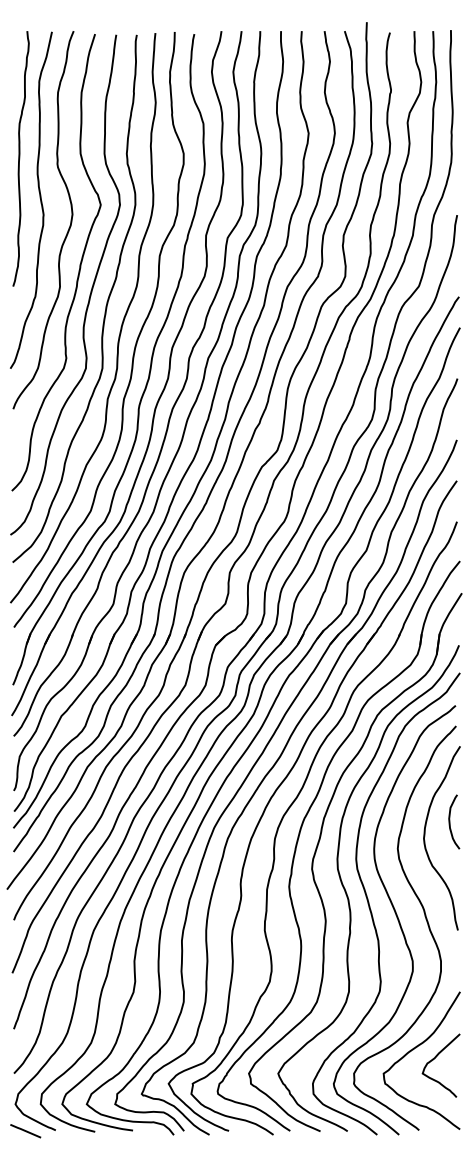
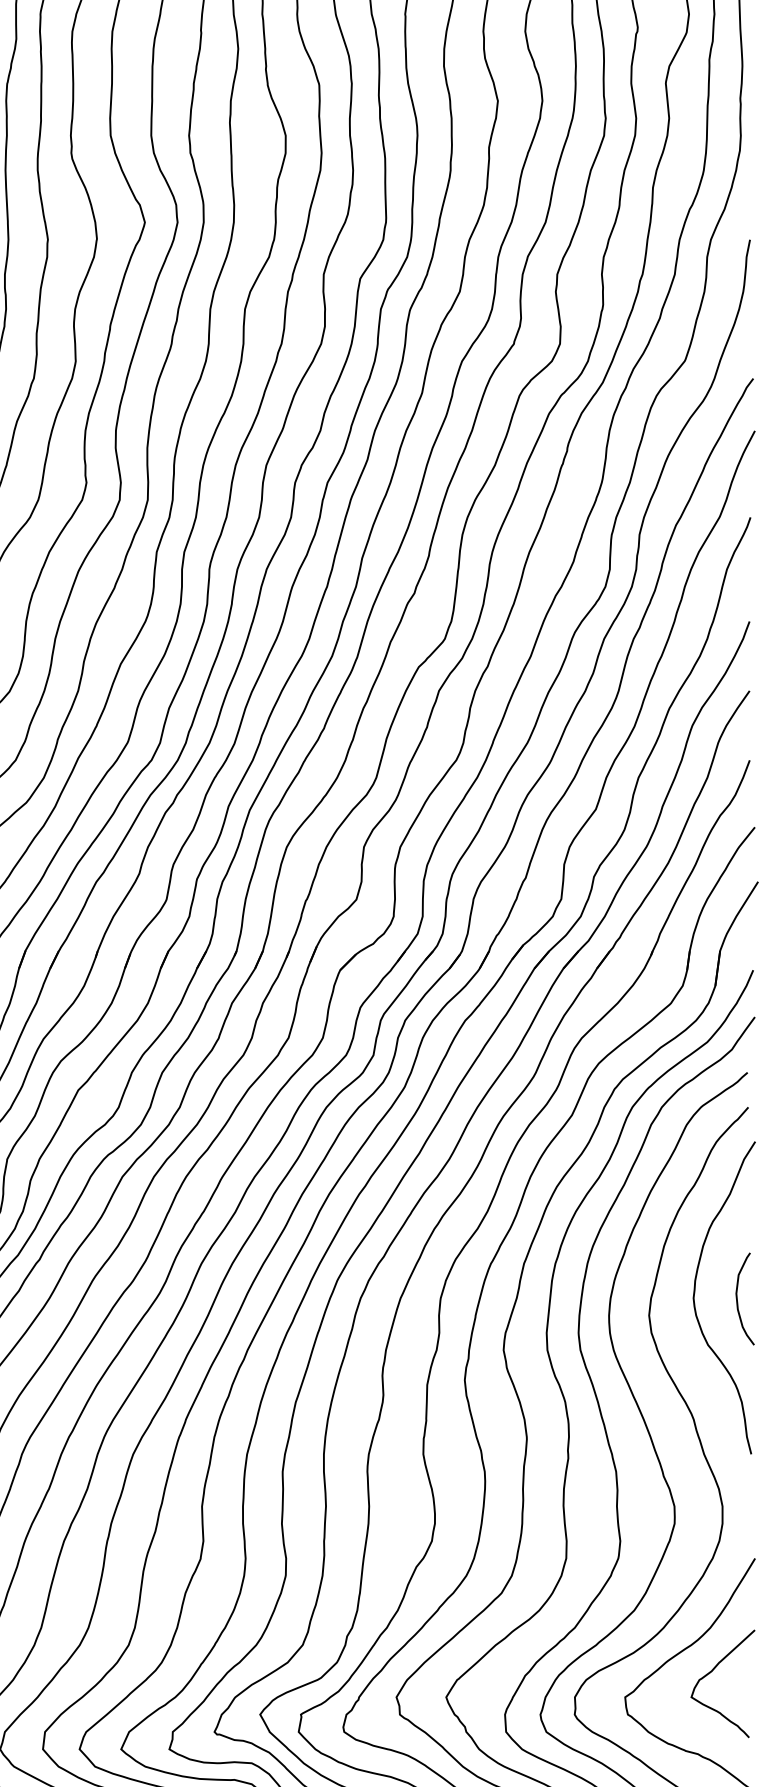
curve: (450, 821) -> (738, 1298), moved

